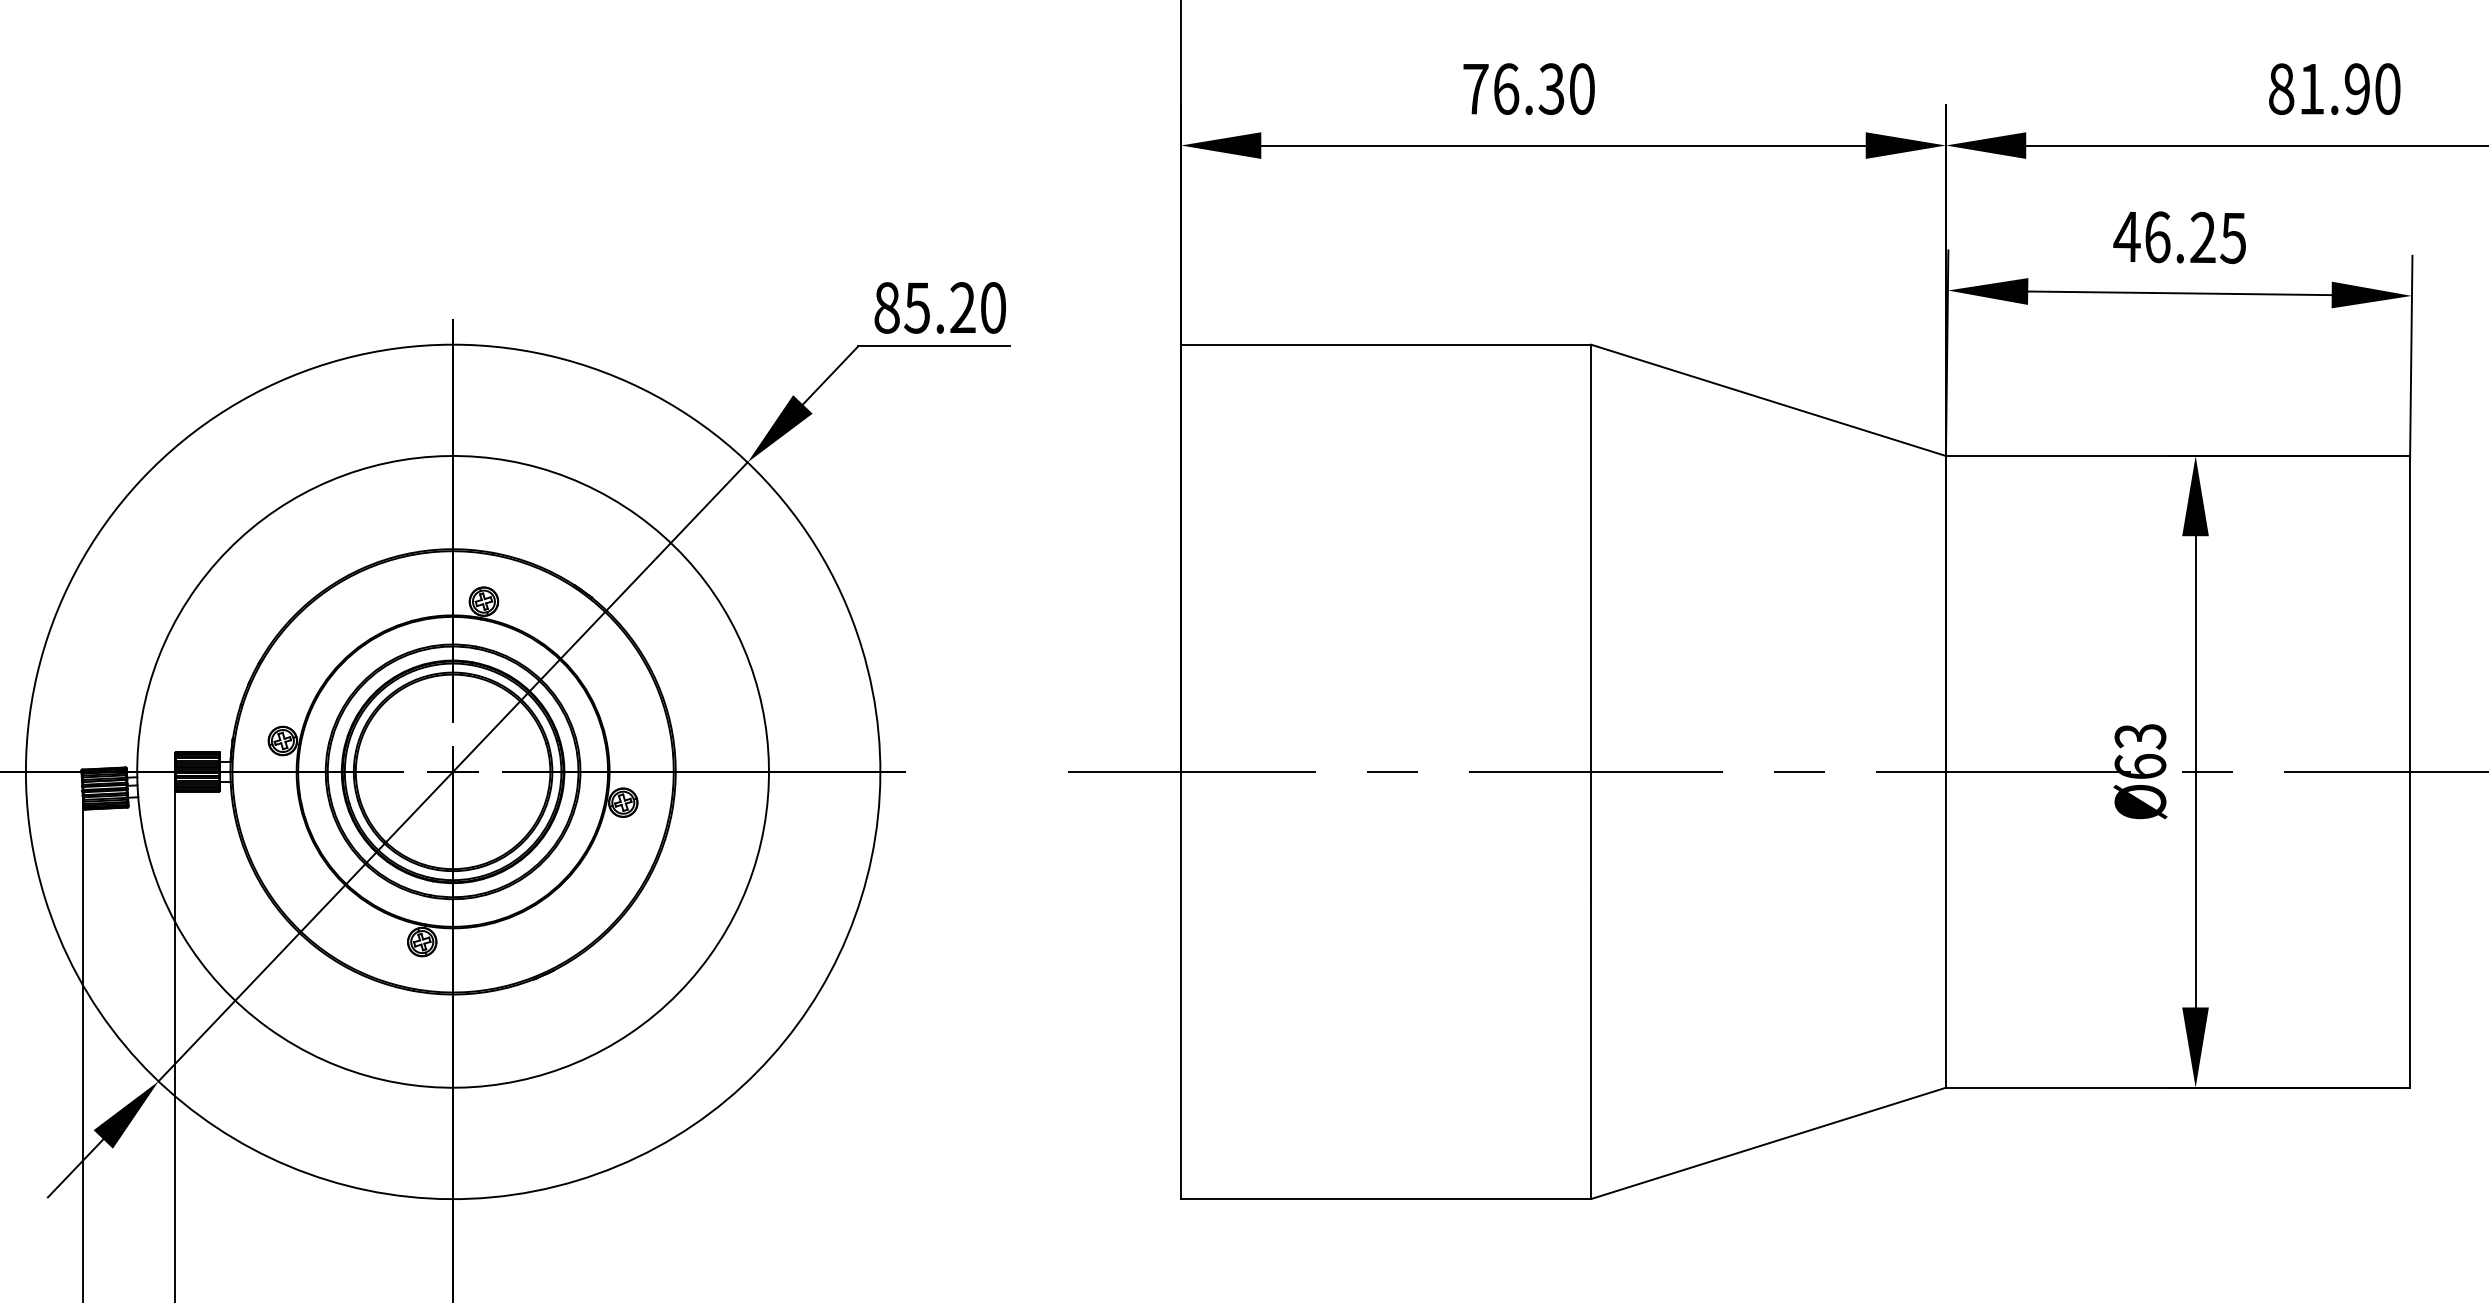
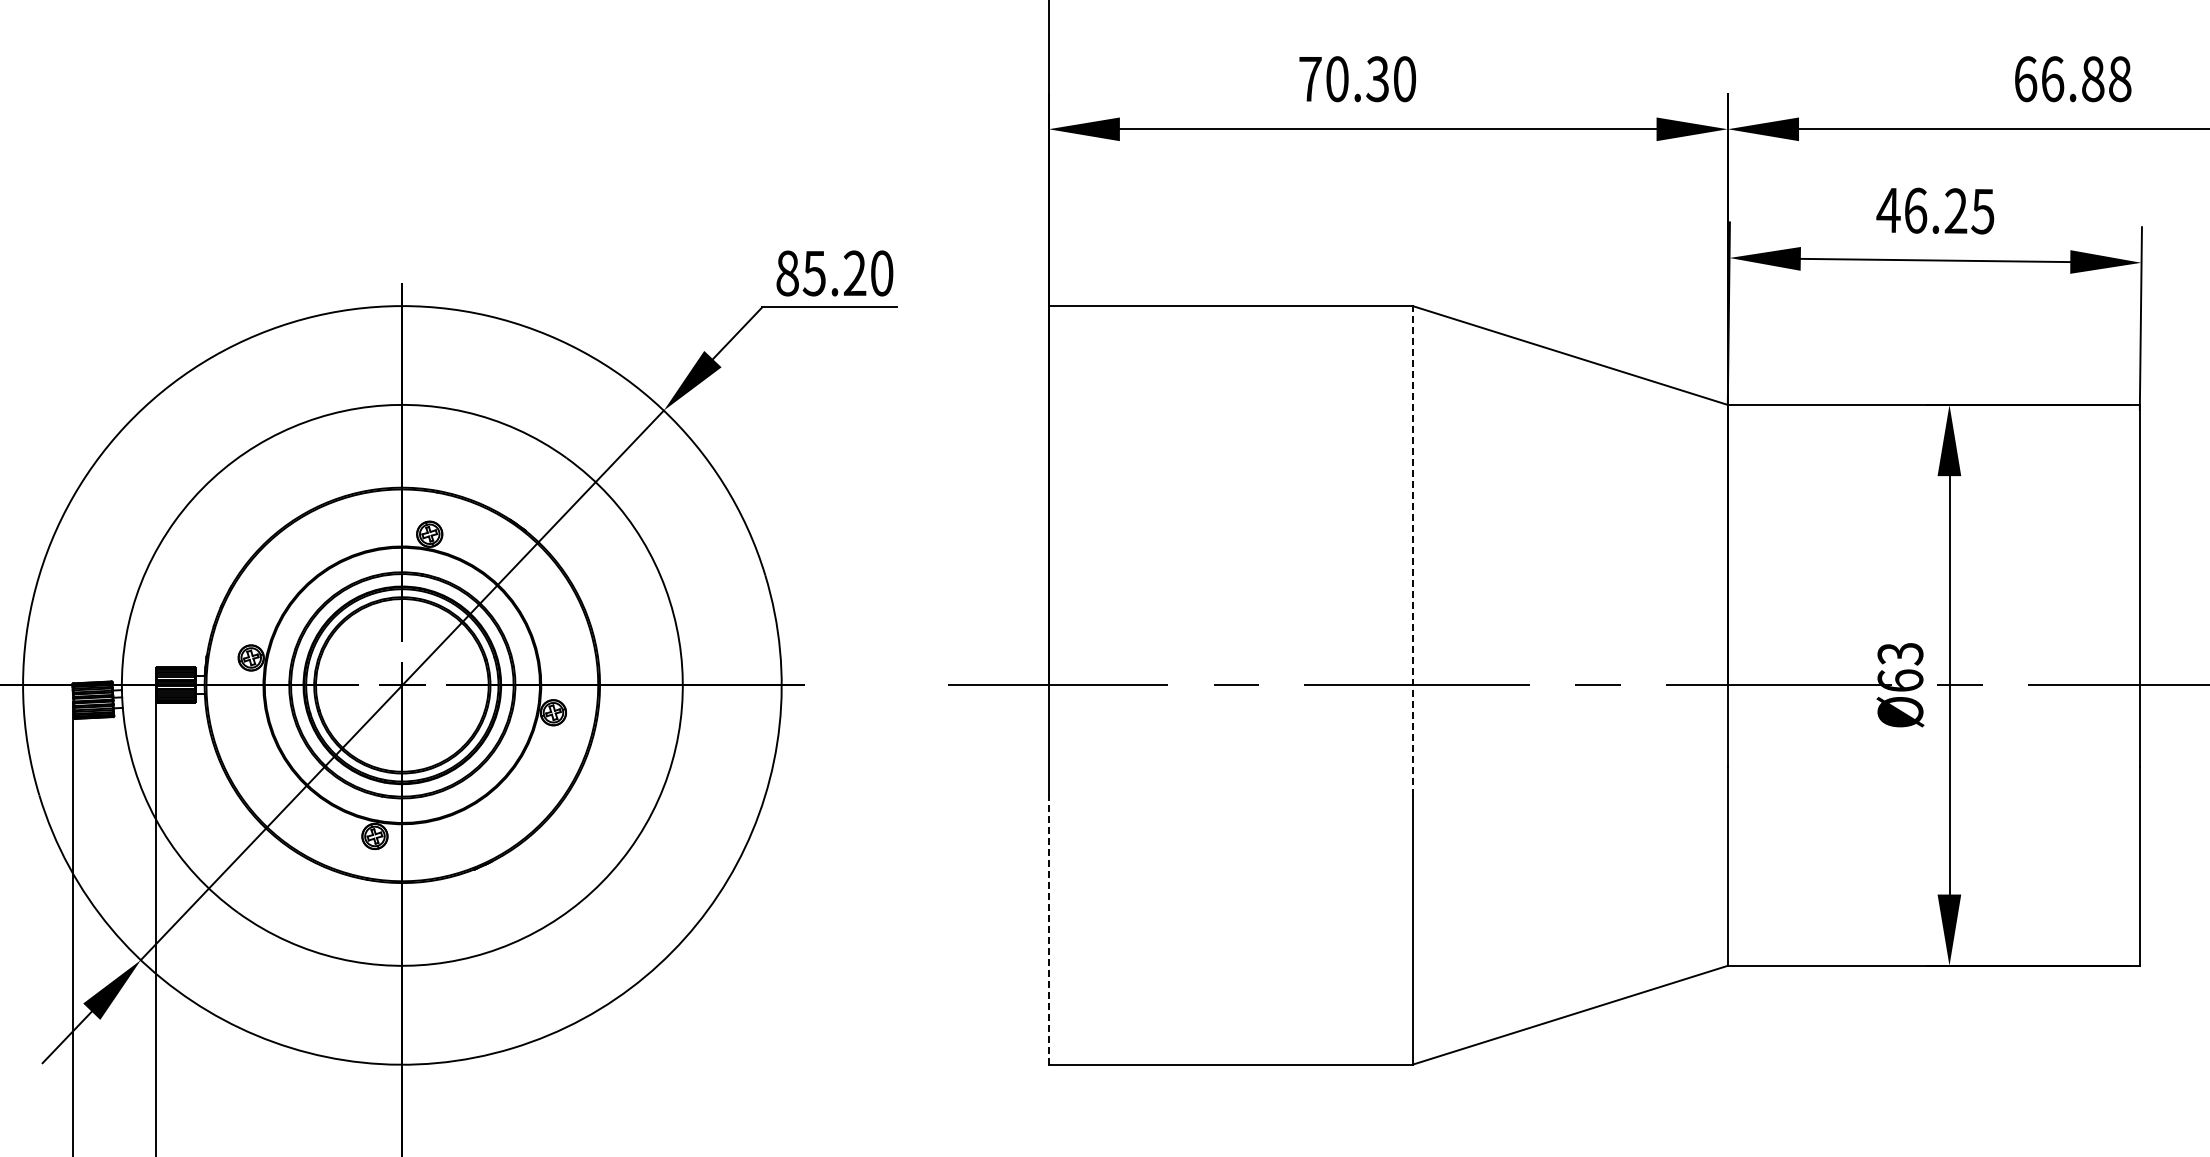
text: (1506, 89) -> (1337, 79), 76.30 -> 70.30
text: (2334, 89) -> (2072, 79), 81.90 -> 66.88
line: (1590, 619) -> (1412, 550), solid -> dashed
line: (1180, 1047) -> (1048, 930), solid -> dashed

